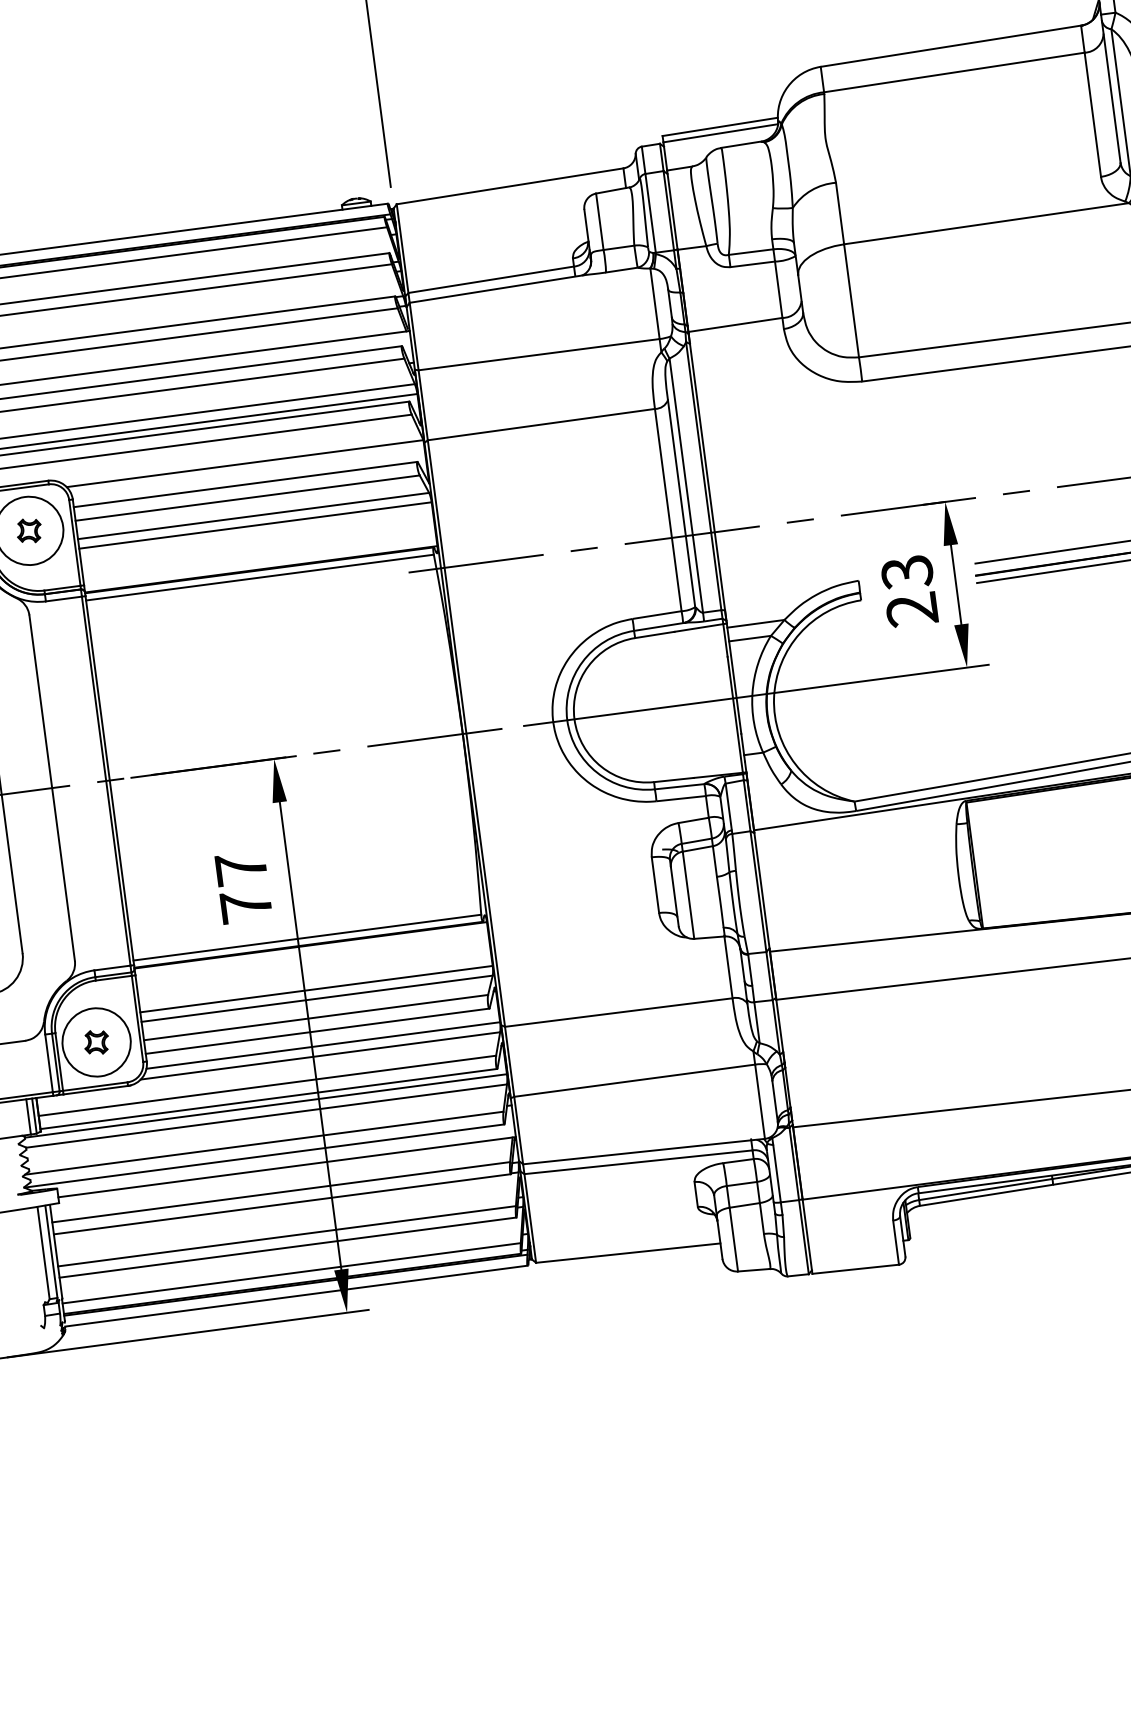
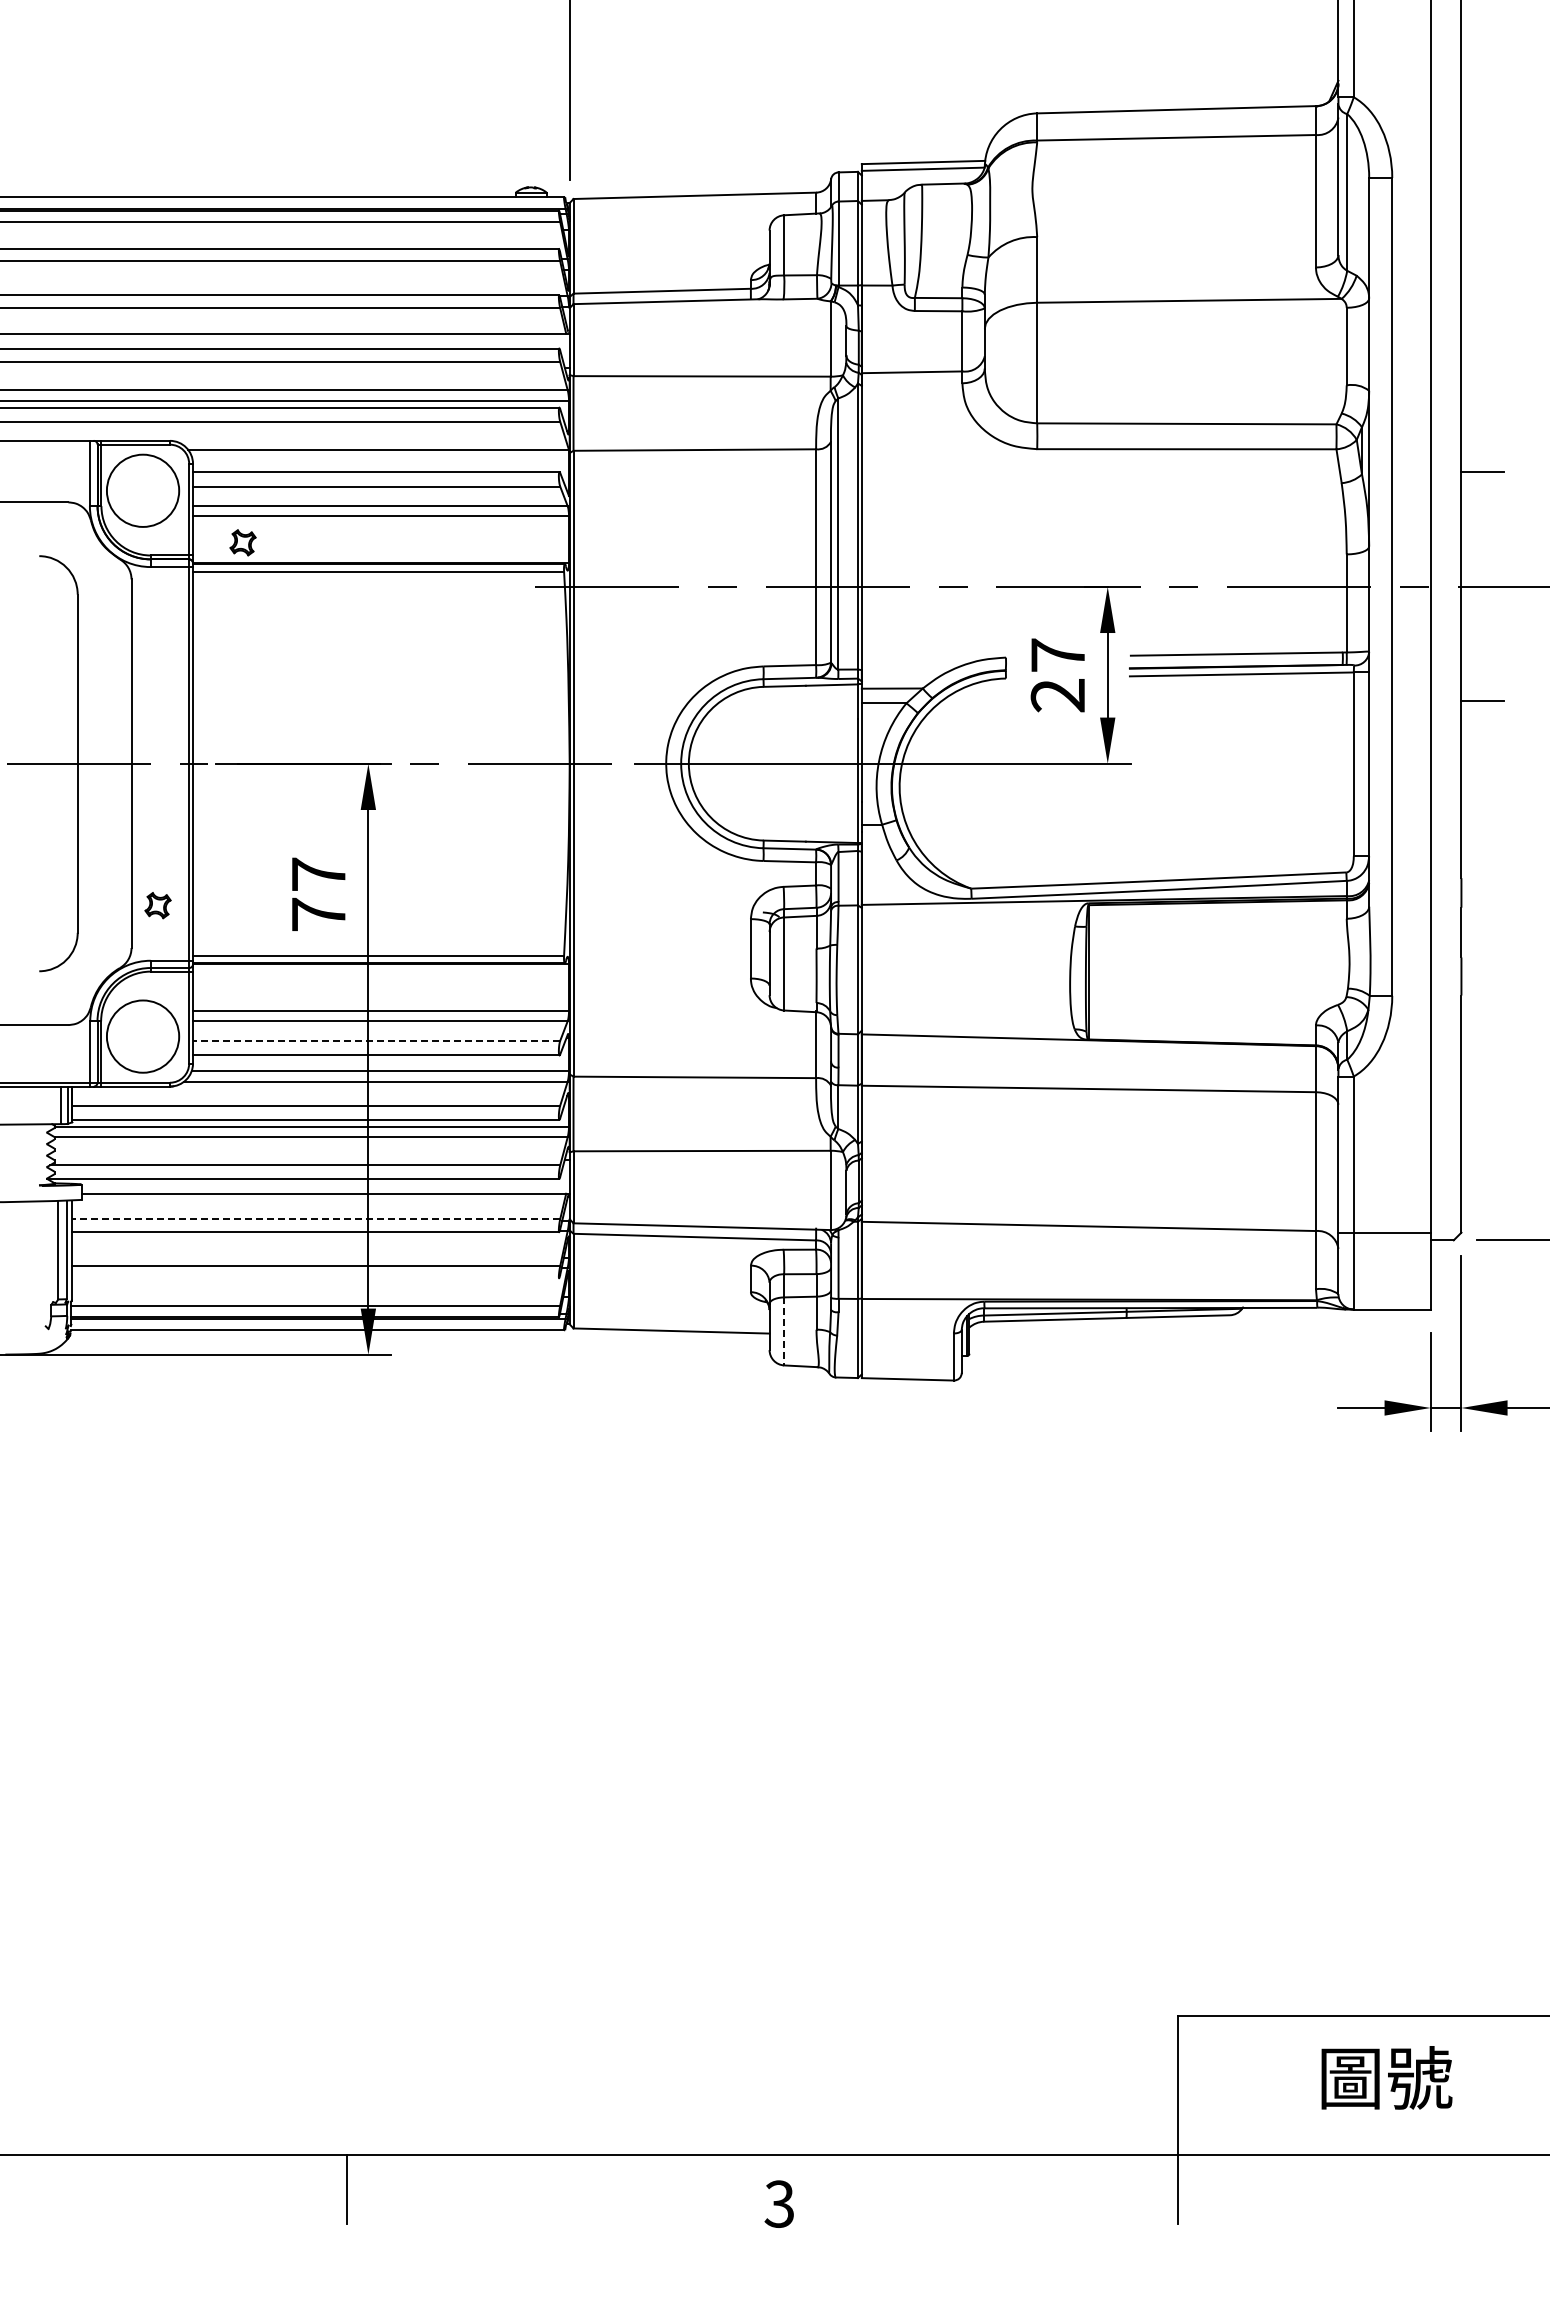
part: (28, 530) -> (242, 542), moved
text: (906, 572) -> (1057, 655), 23 -> 27
line: (315, 1017) -> (376, 1040), solid -> dashed
part: (96, 1042) -> (157, 905), moved
line: (280, 1192) -> (315, 1219), solid -> dashed
line: (734, 1239) -> (784, 1331), solid -> dashed
line: (288, 1247) -> (315, 1278), removed

